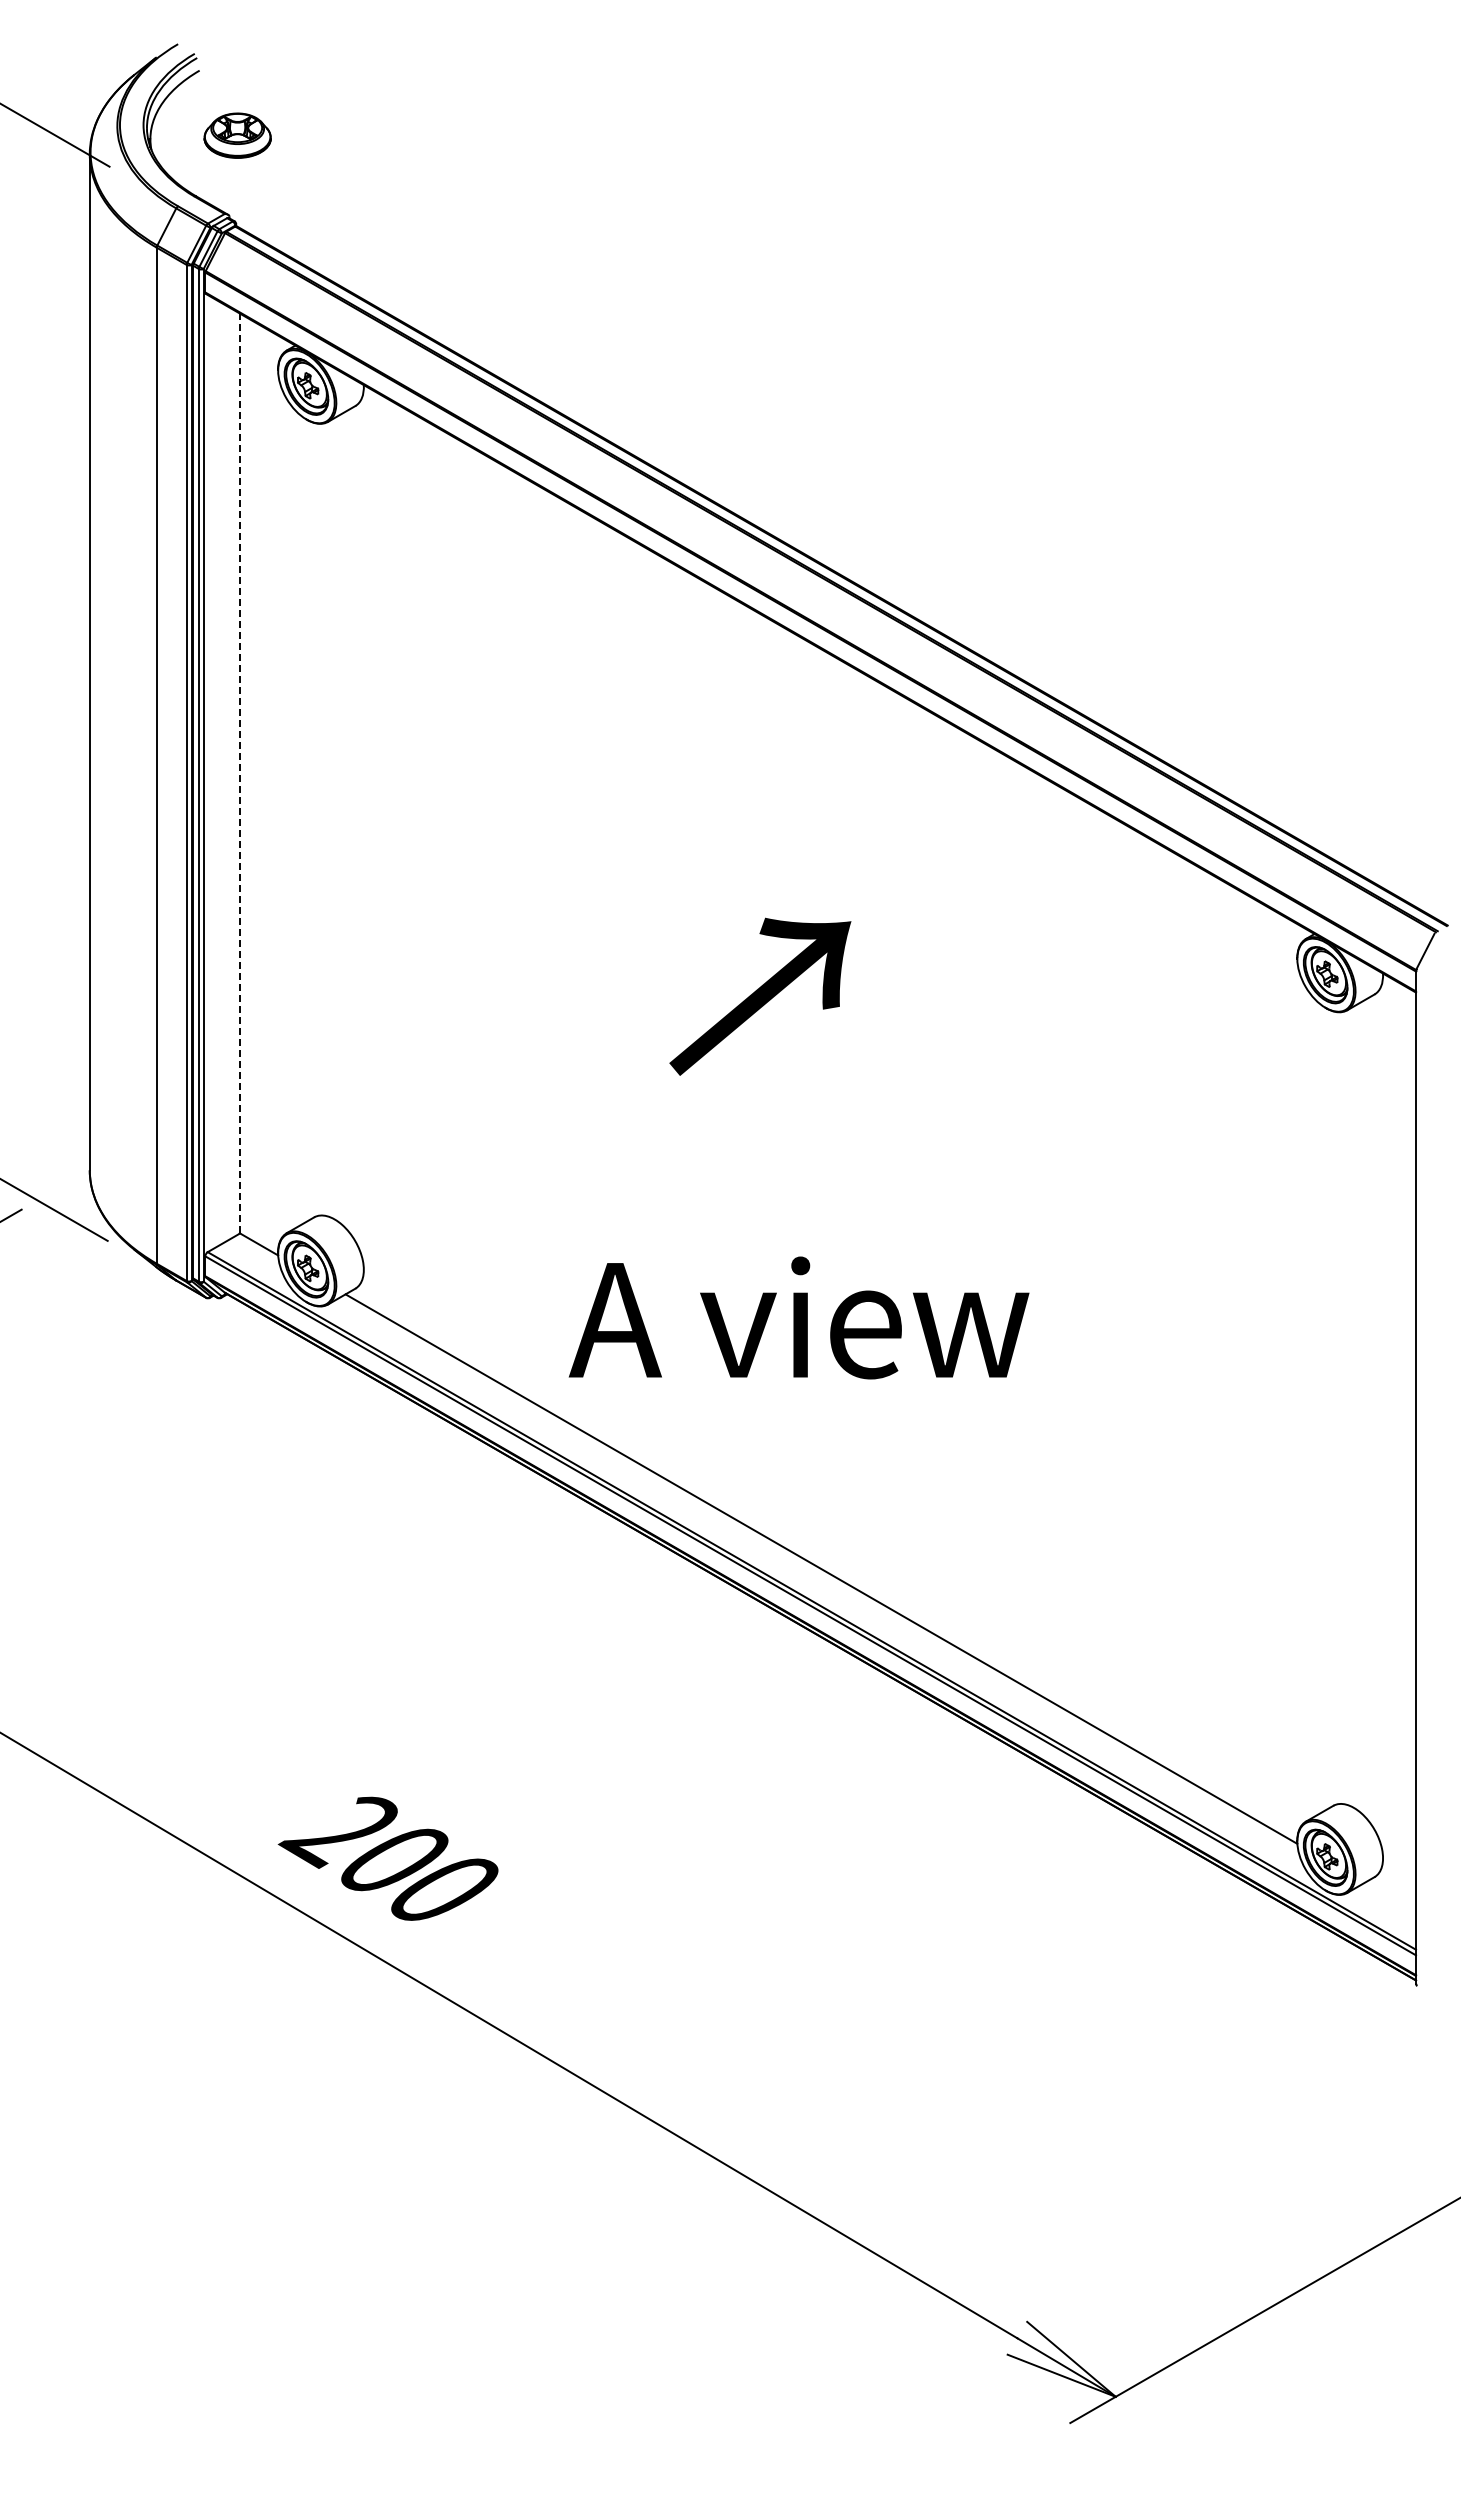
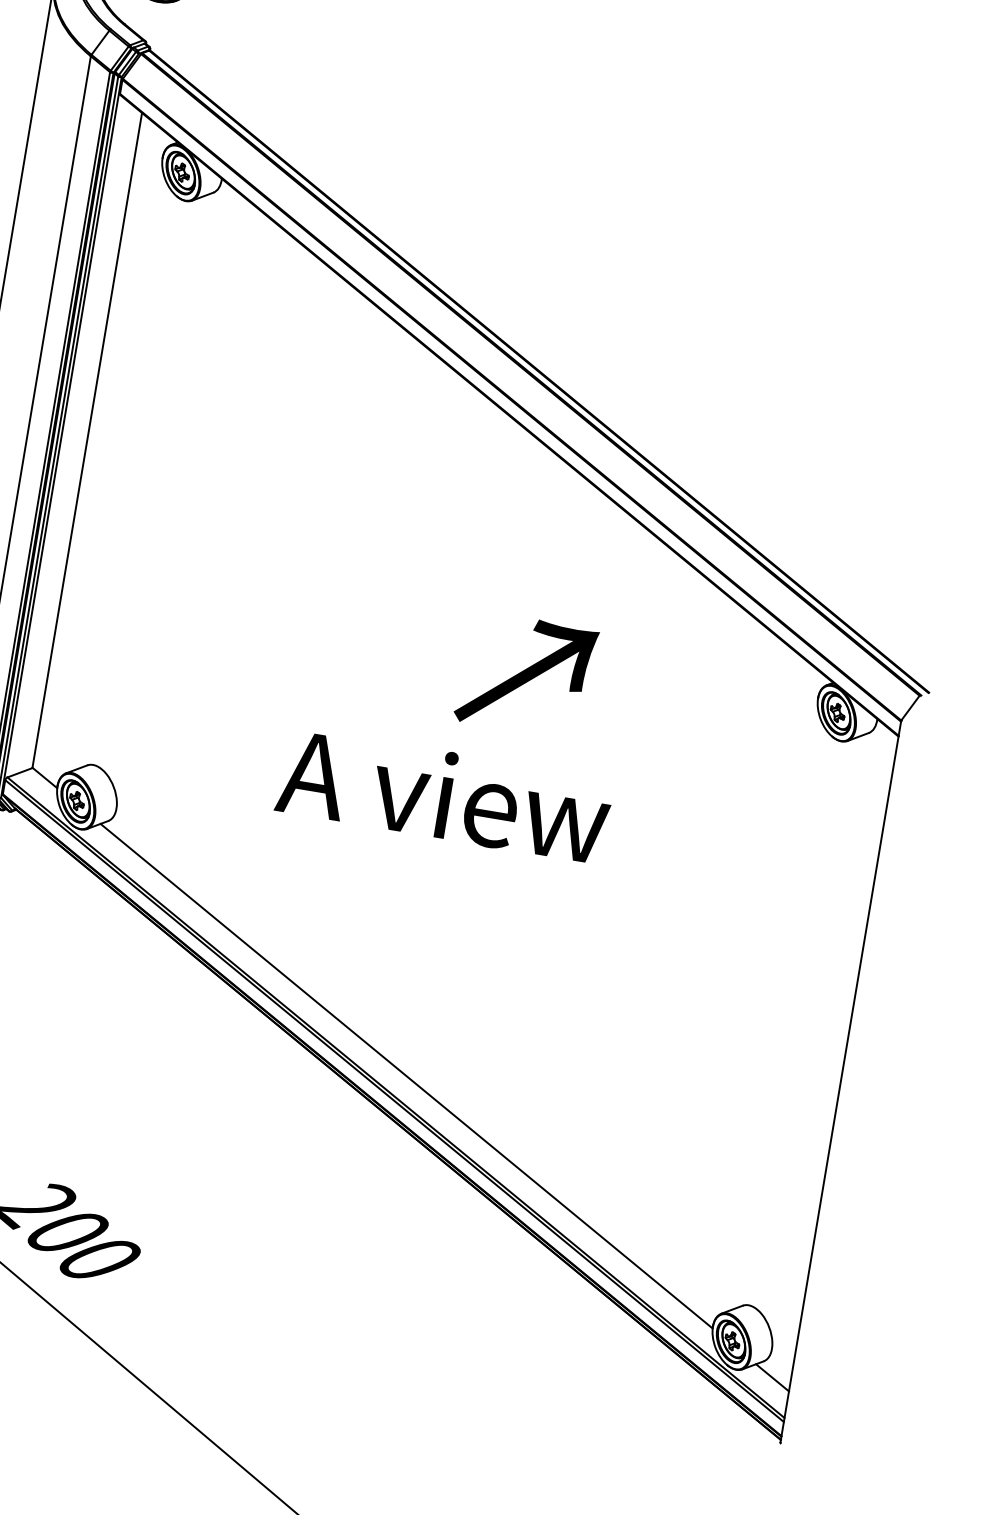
line: (239, 773) -> (87, 440), dashed -> solid
text: (760, 996) -> (526, 675), moved
text: (798, 1317) -> (444, 795), moved
line: (1390, 1897) -> (772, 1377), added

